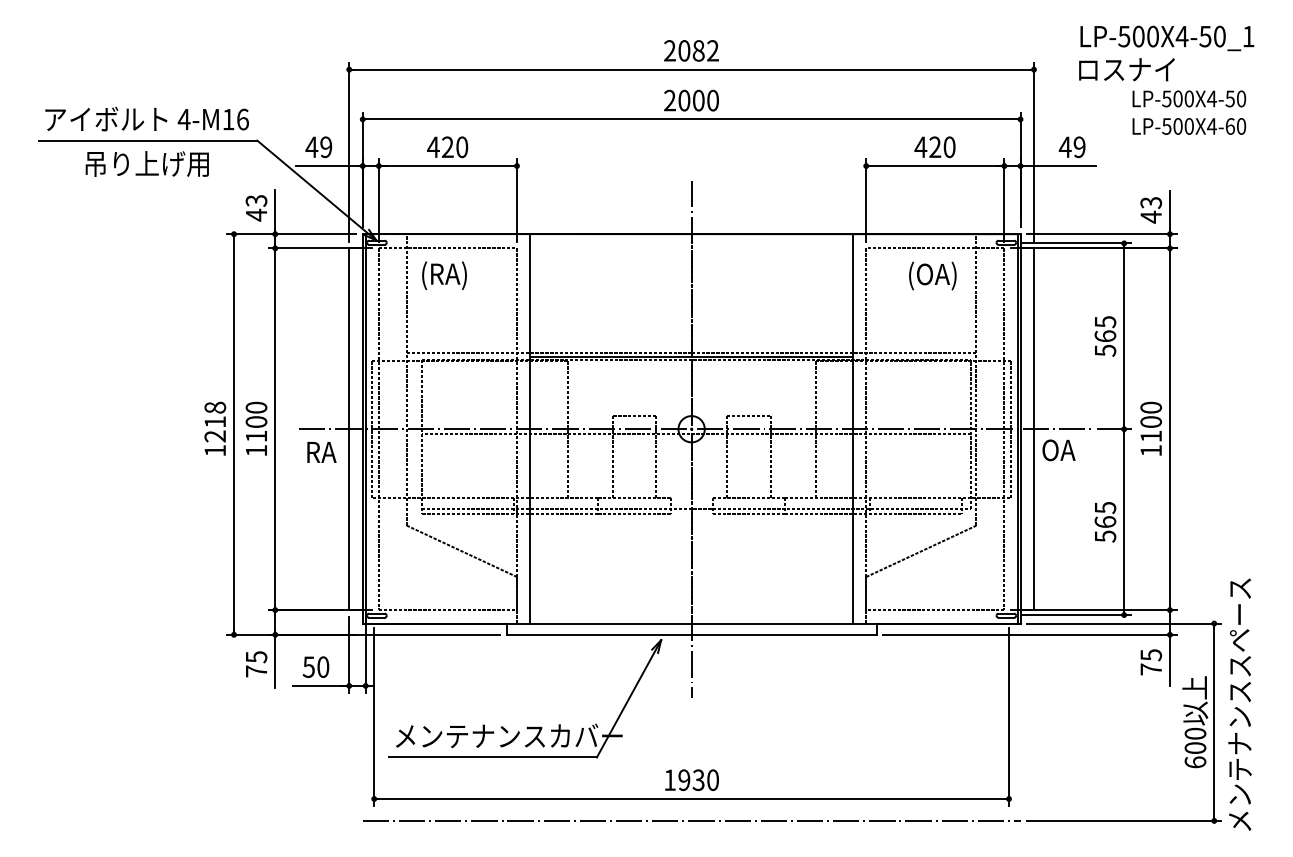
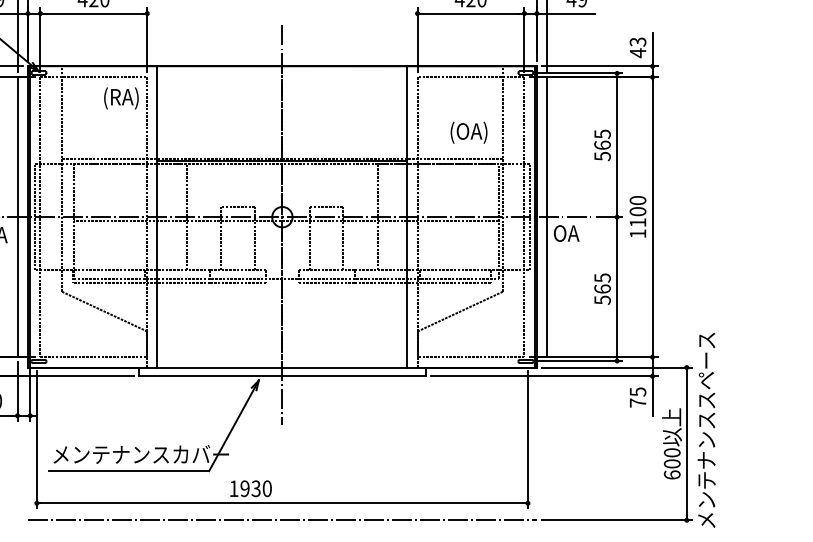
text: (444, 275) -> (121, 98), moved
text: (932, 275) -> (468, 132), moved
text: (691, 779) -> (250, 488), moved

